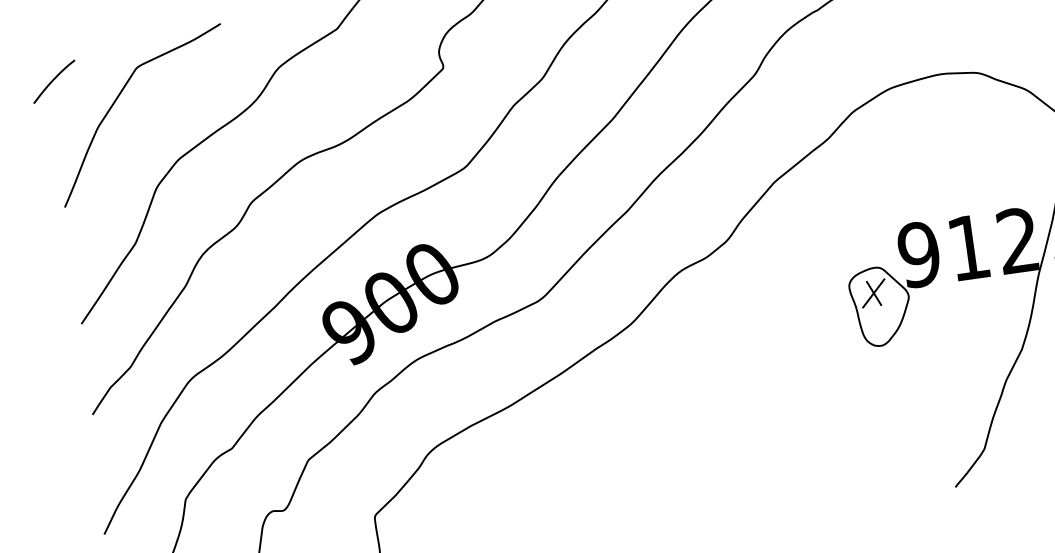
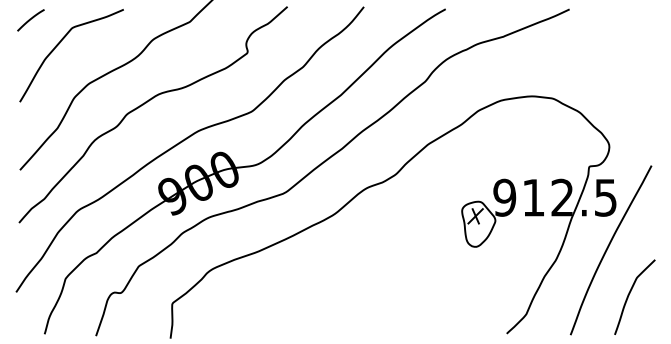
curve: (53, 82) -> (30, 20), moved

